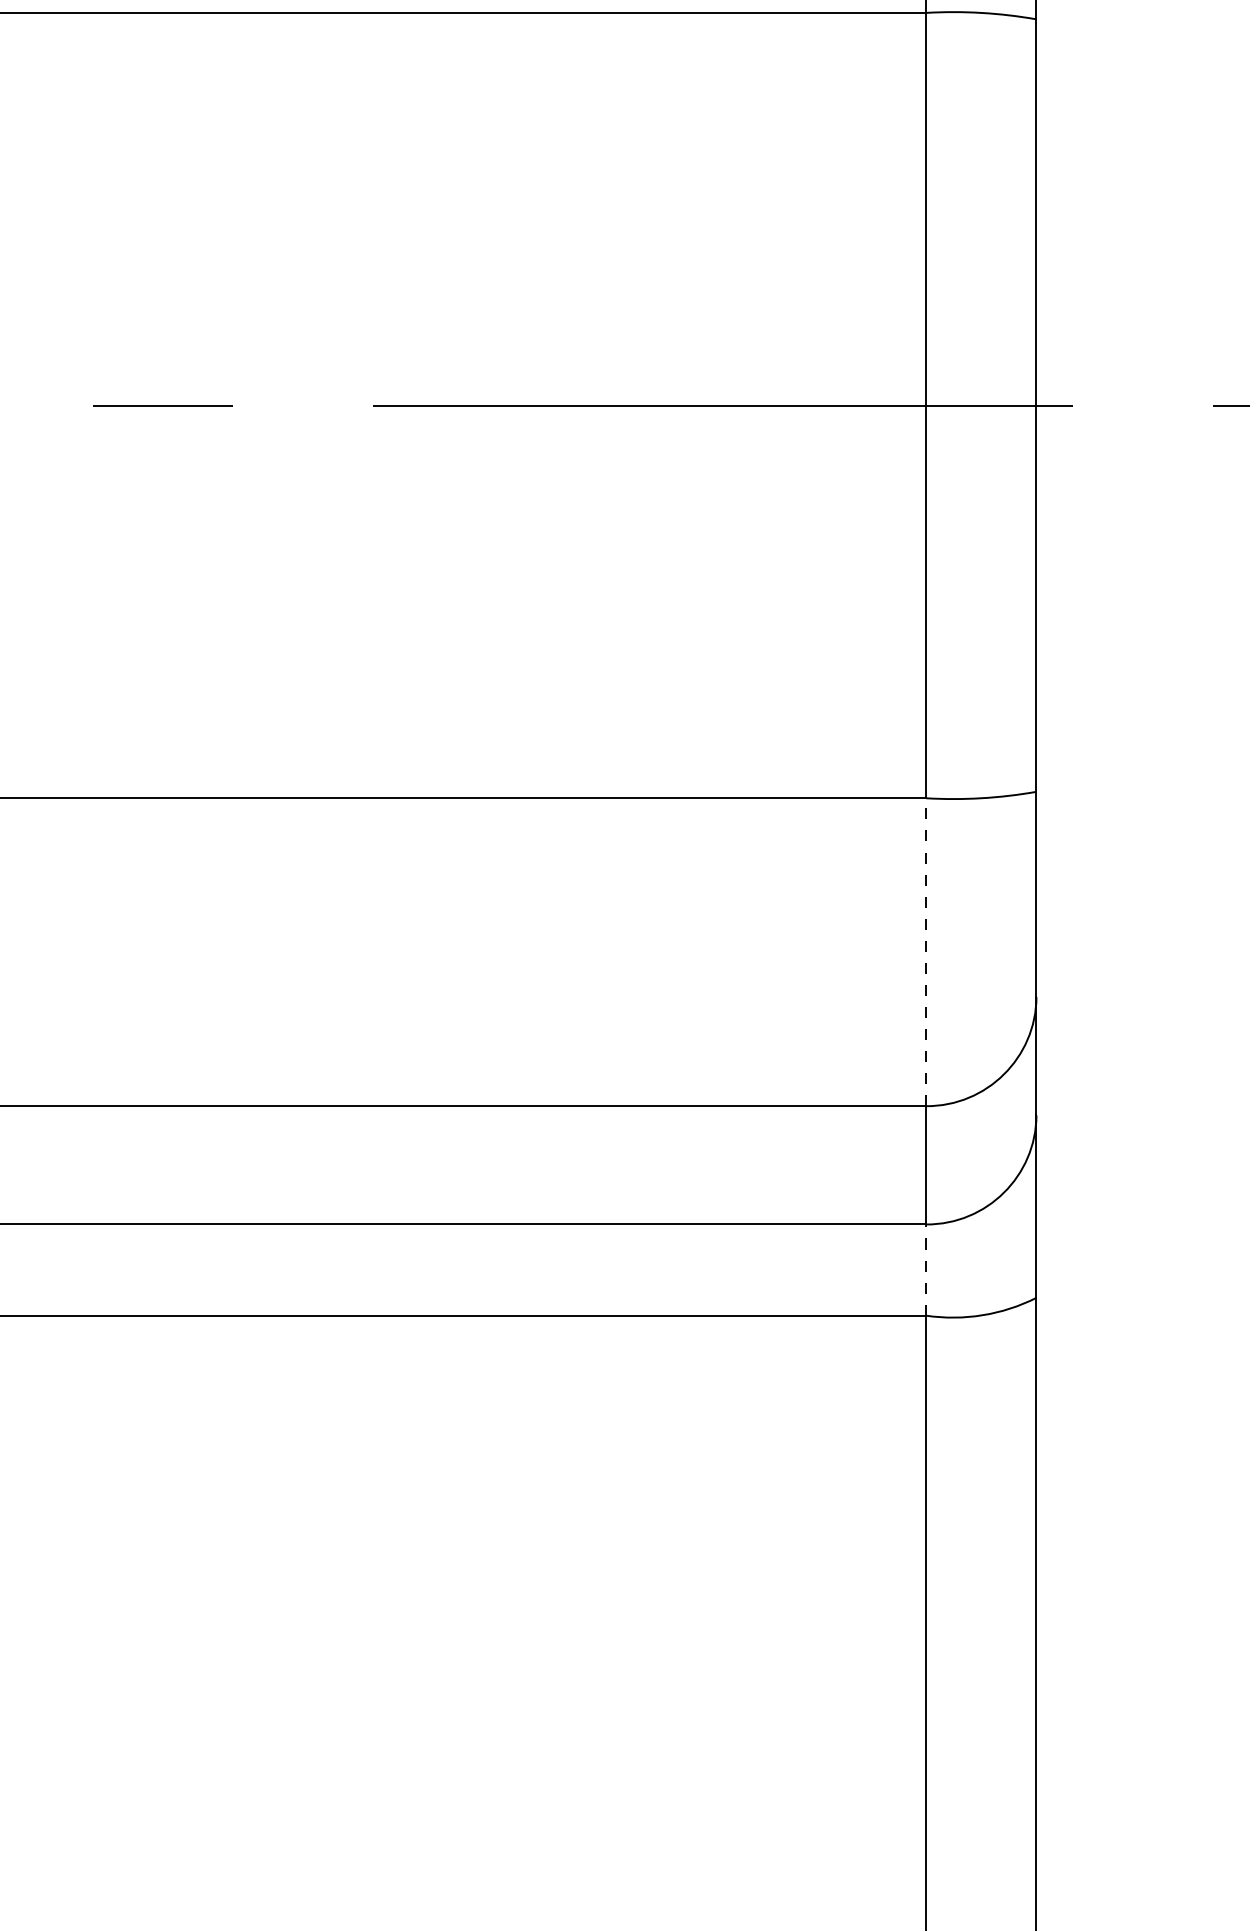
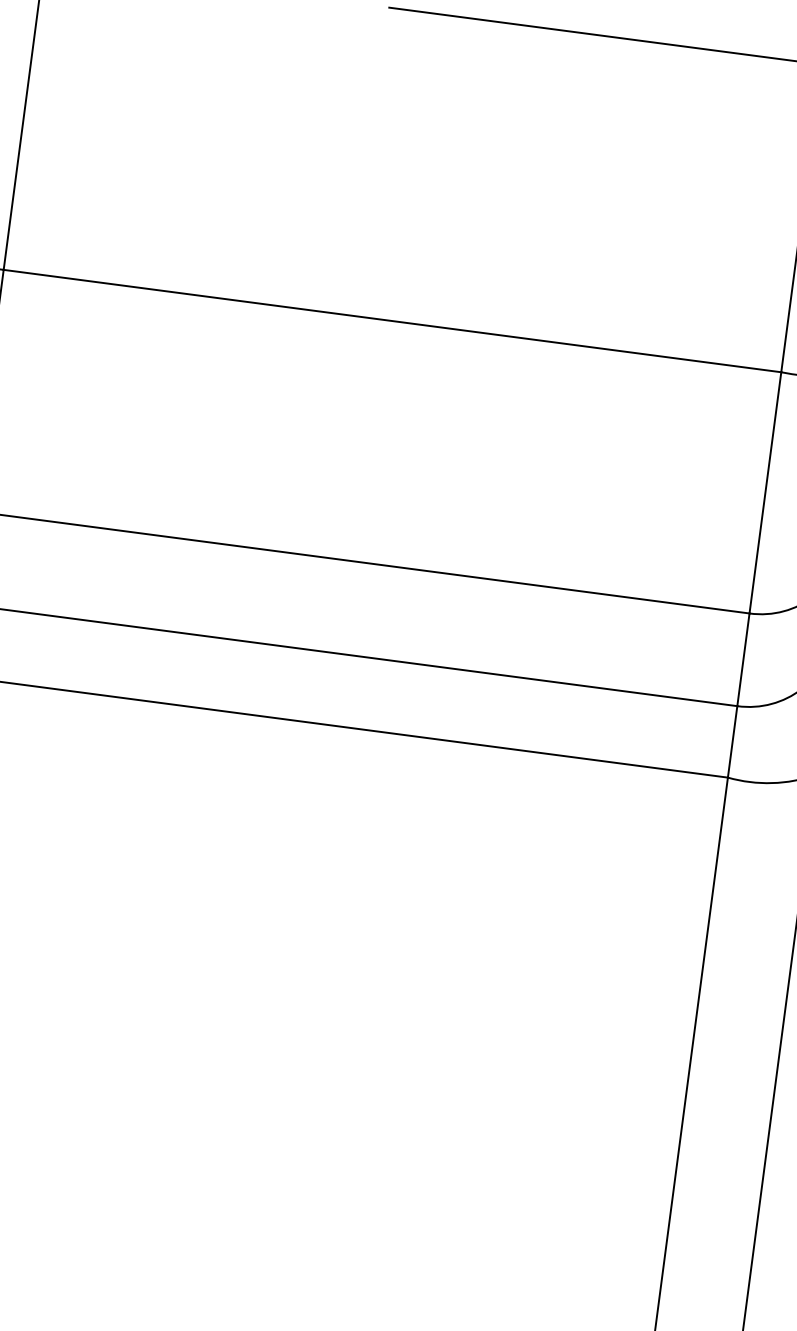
line: (926, 952) -> (765, 493), dashed -> solid
line: (926, 1270) -> (732, 742), dashed -> solid

